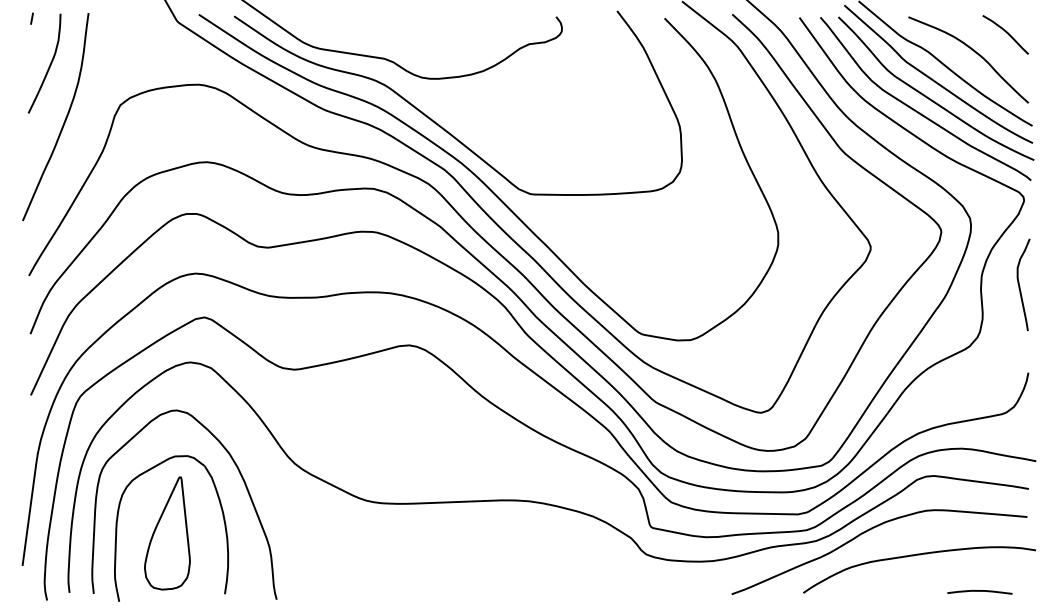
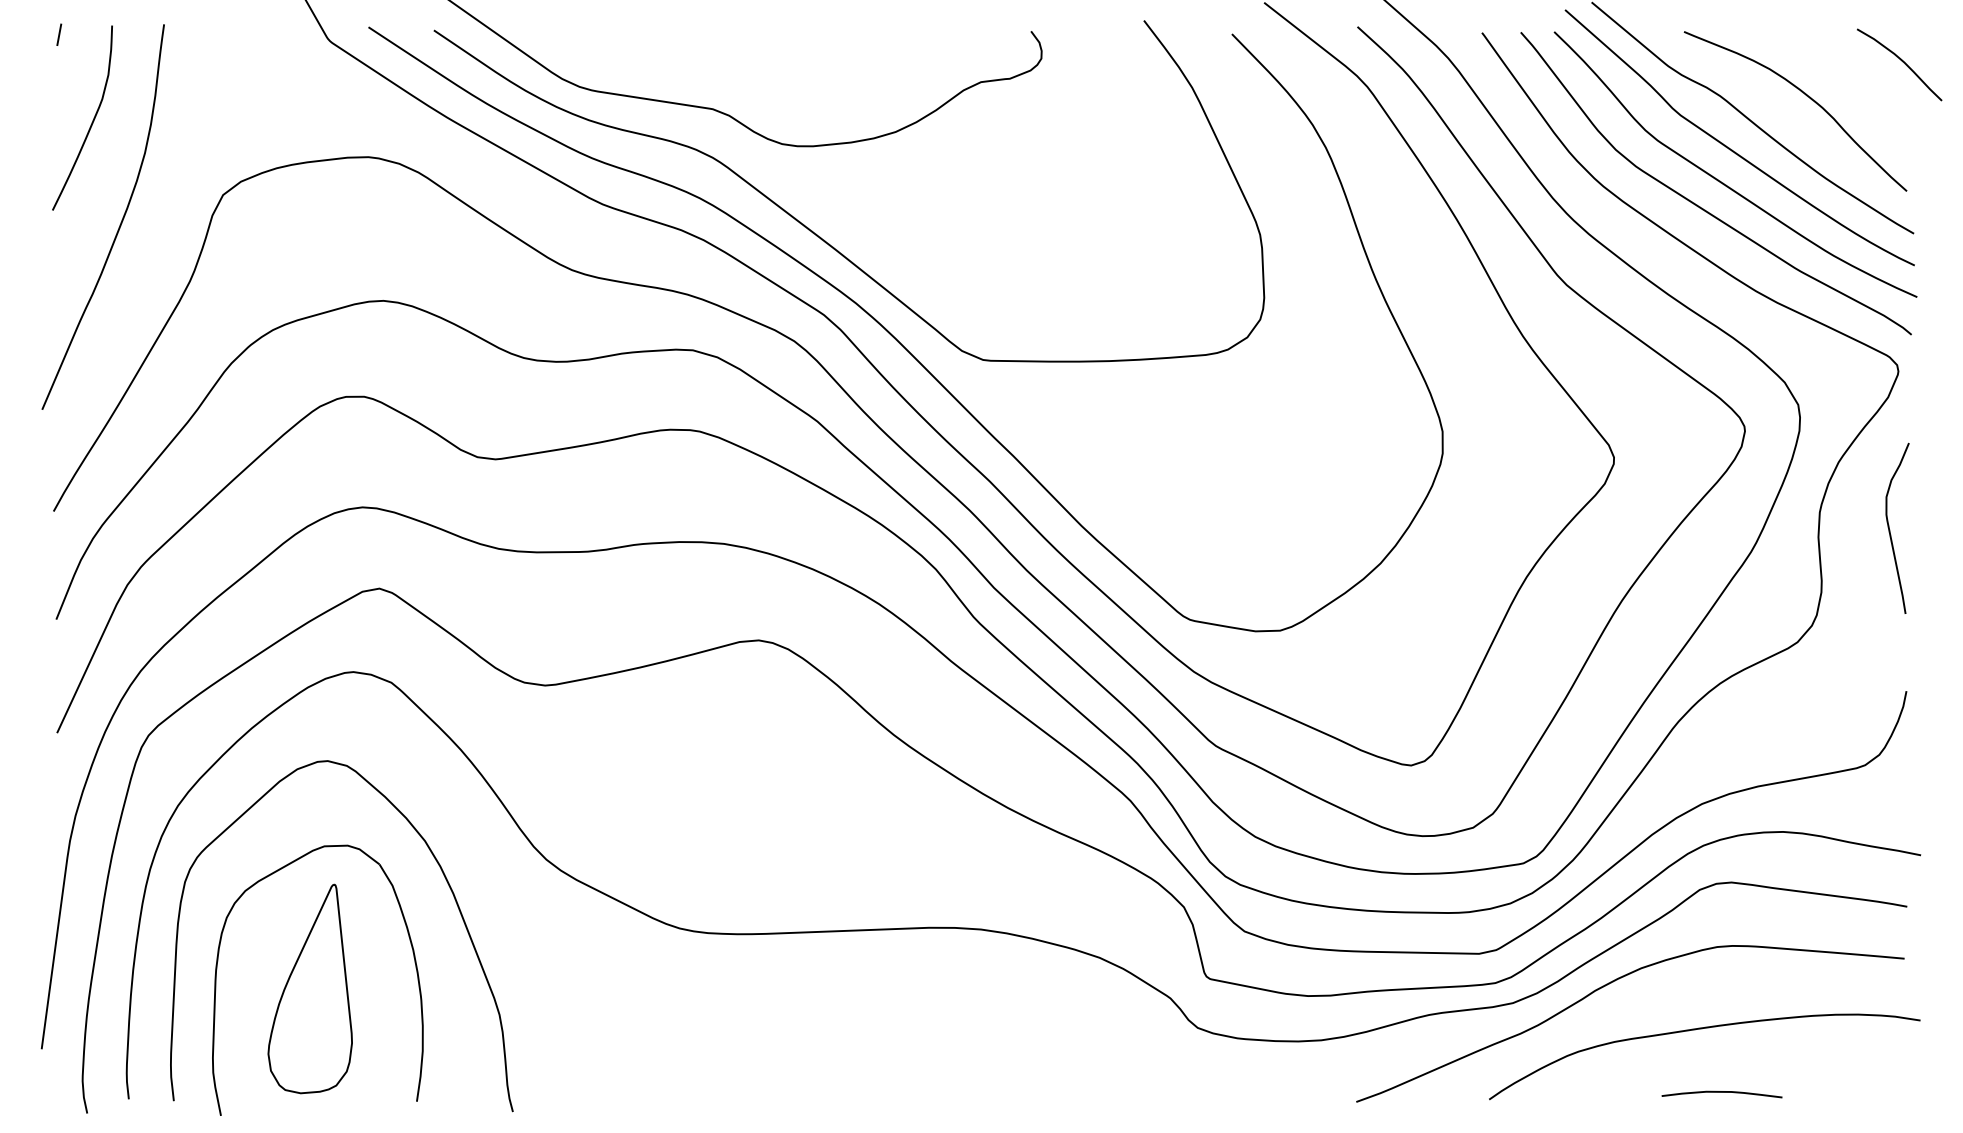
curve: (1006, 33) -> (1901, 62), moved
curve: (979, 591) -> (1721, 1093), moved

